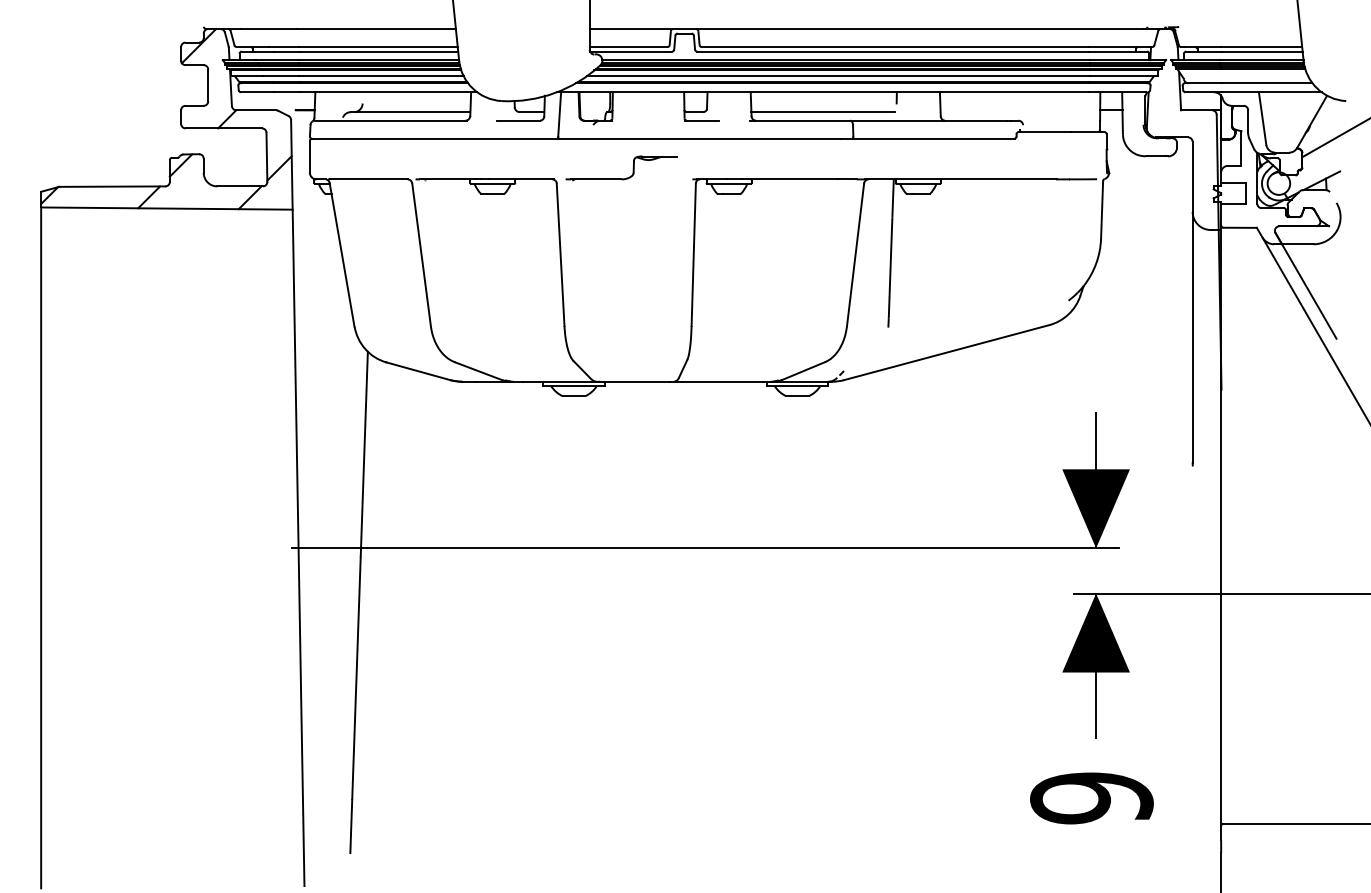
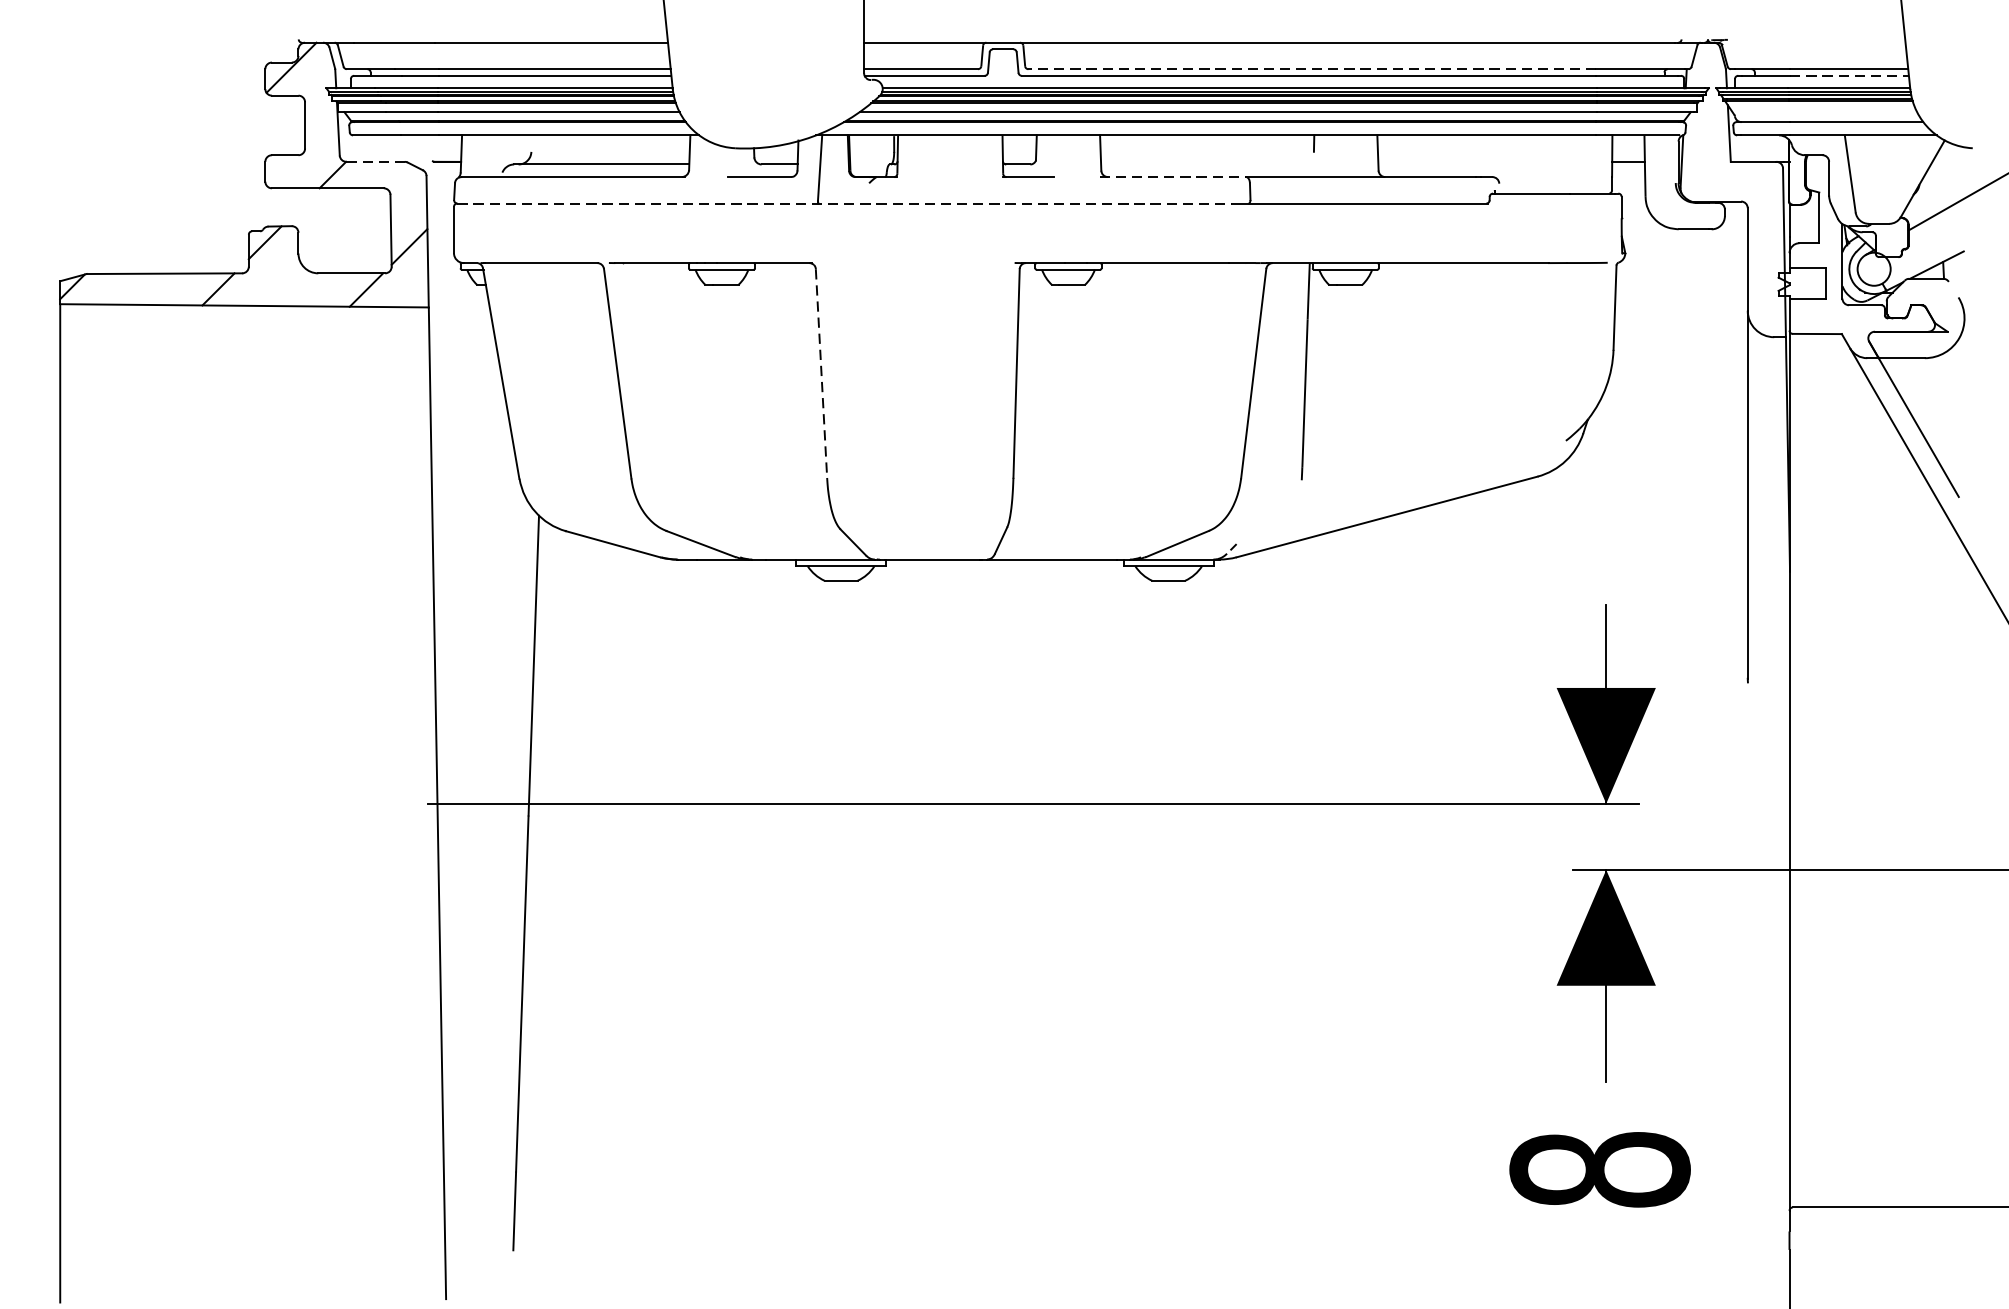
line: (895, 47) -> (1312, 69), solid -> dashed
line: (1262, 51) -> (1850, 75), solid -> dashed
line: (256, 110) -> (375, 162), solid -> dashed
line: (822, 112) -> (1205, 165), removed
line: (800, 120) -> (1173, 176), solid -> dashed
line: (577, 138) -> (846, 203), solid -> dashed
part: (621, 178) -> (910, 261), removed
line: (560, 255) -> (821, 374), solid -> dashed
text: (1091, 798) -> (1599, 1170), 9 -> 8

